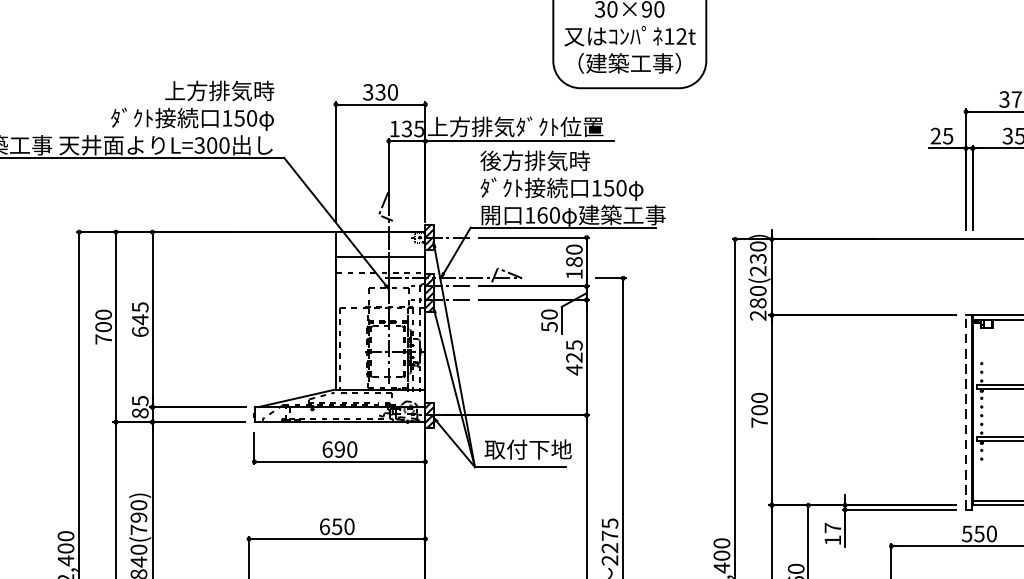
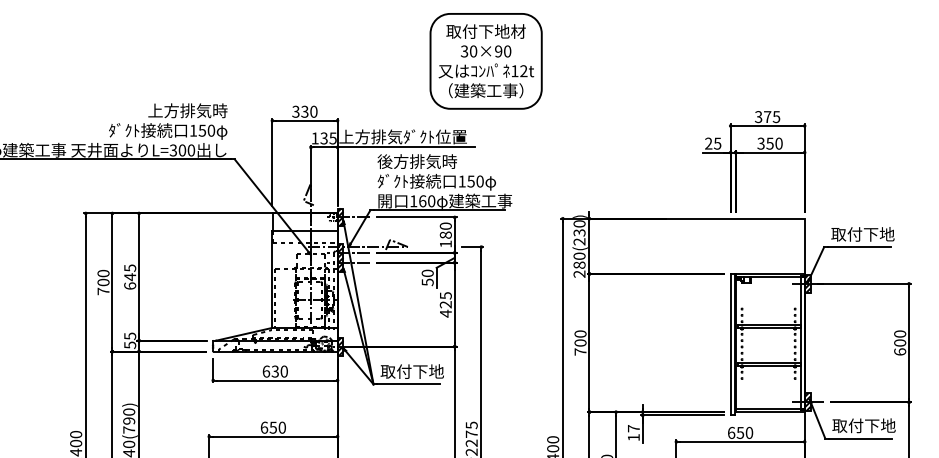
text: (140, 412) -> (130, 344), 85 -> 55
line: (965, 412) -> (730, 344), dashed -> solid
text: (338, 449) -> (274, 371), 690 -> 630
text: (967, 533) -> (731, 432), 550 -> 650

